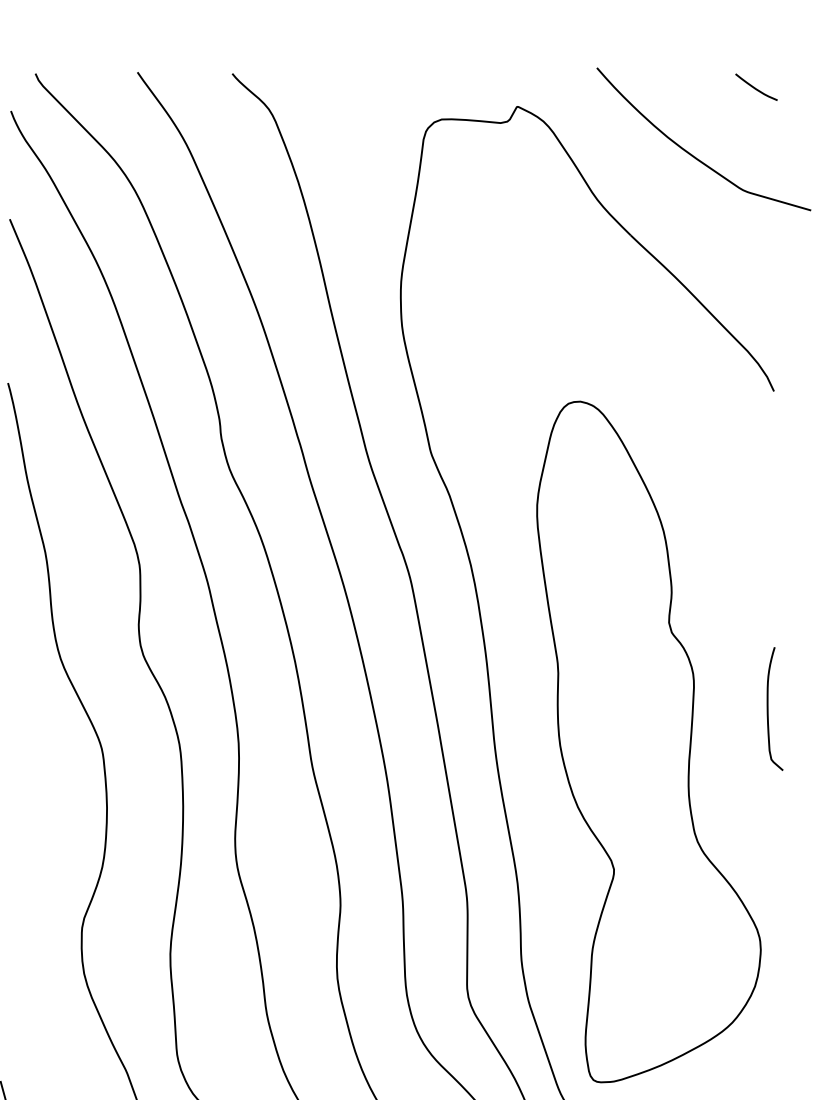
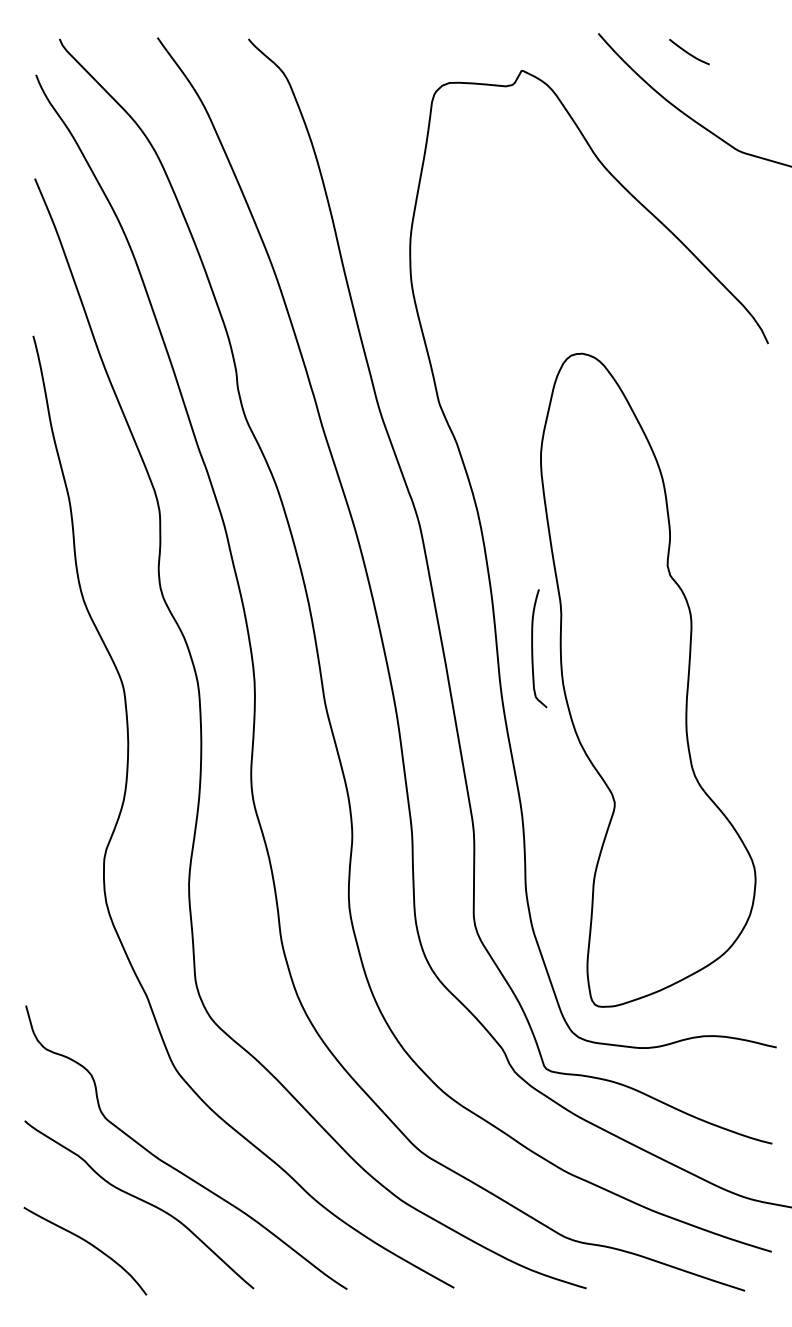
curve: (755, 87) -> (688, 52), moved
curve: (769, 708) -> (533, 648), moved

